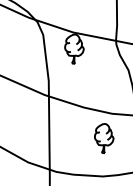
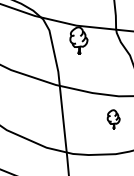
part: (104, 138) -> (113, 119), size x0.7

